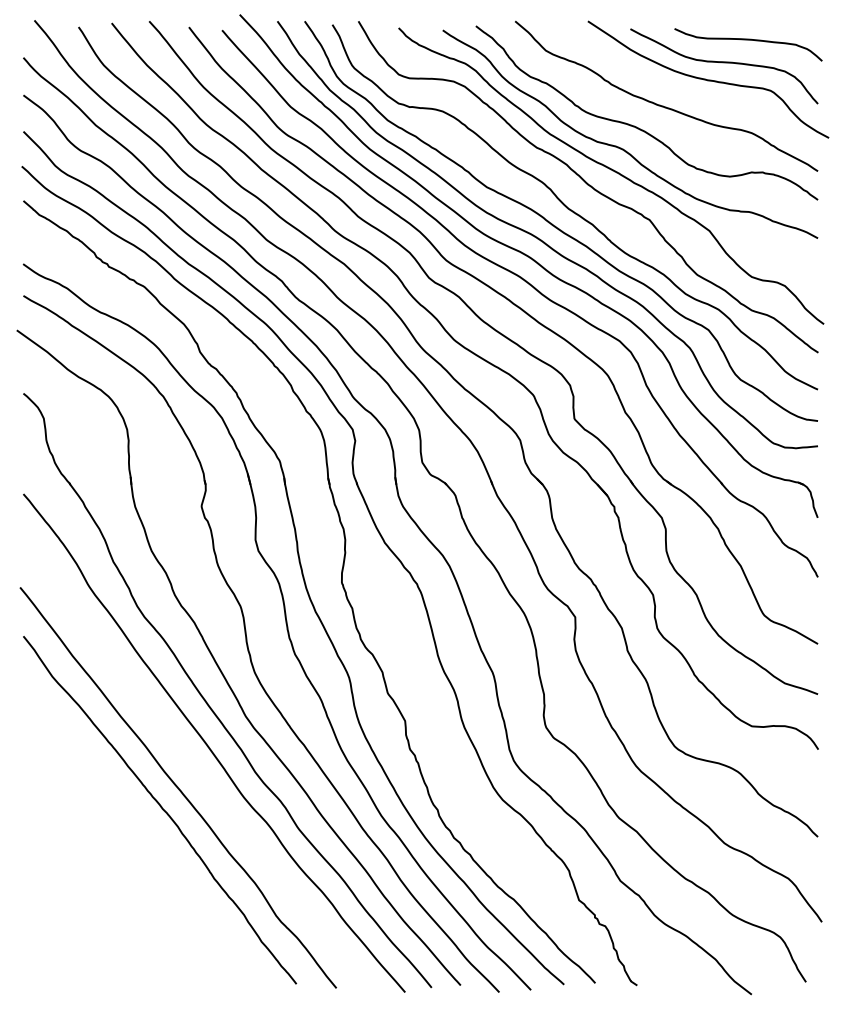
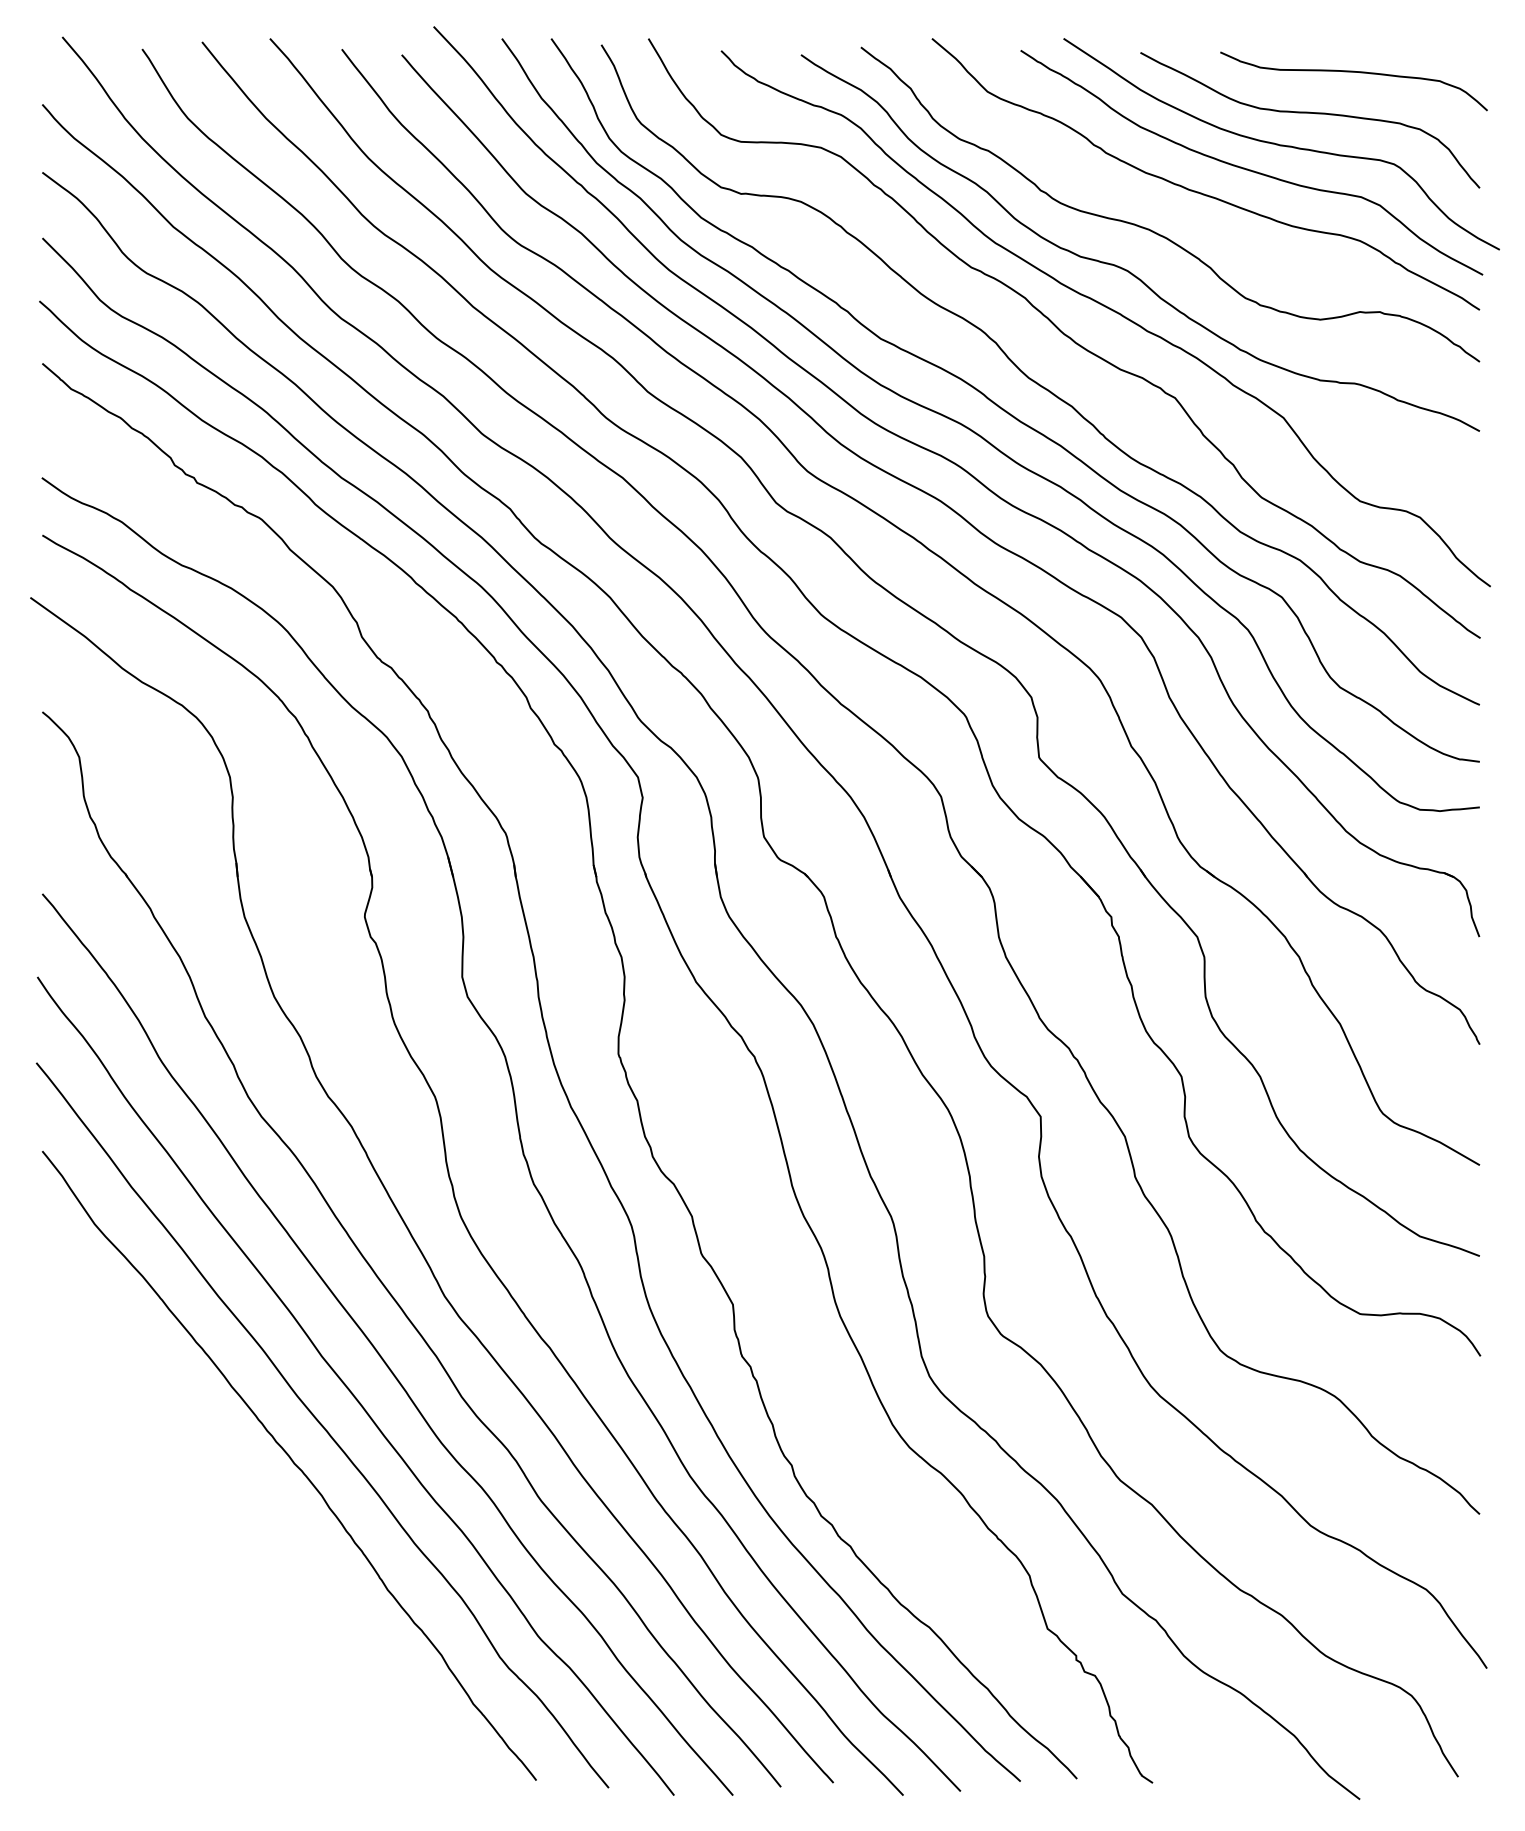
curve: (689, 92) -> (1247, 167), added
curve: (193, 767) -> (350, 1388), added

